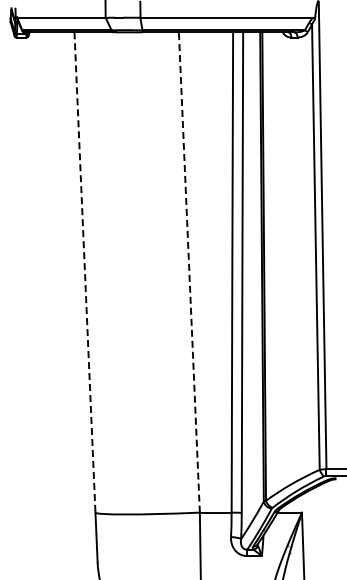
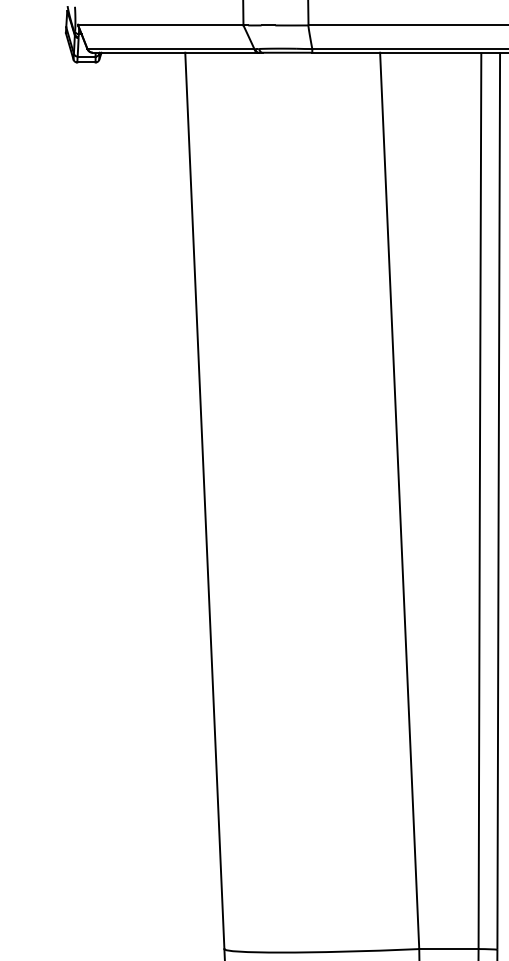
line: (189, 271) -> (399, 499), dashed -> solid
line: (85, 272) -> (205, 500), dashed -> solid

